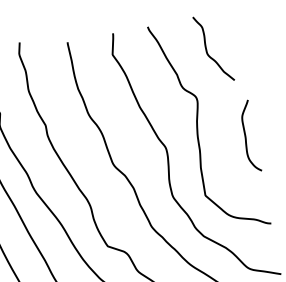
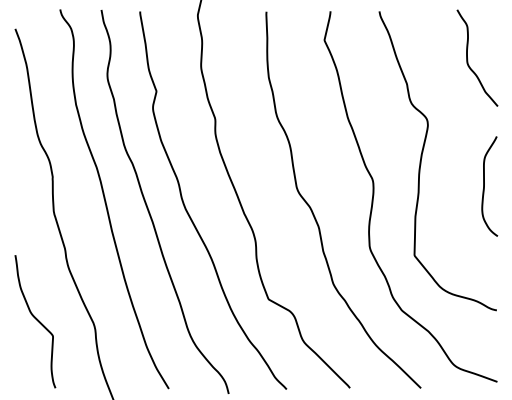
curve: (207, 50) -> (468, 59), moved

